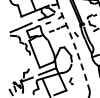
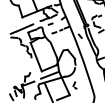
arc: (75, 48) -> (79, 50), dashed -> solid

